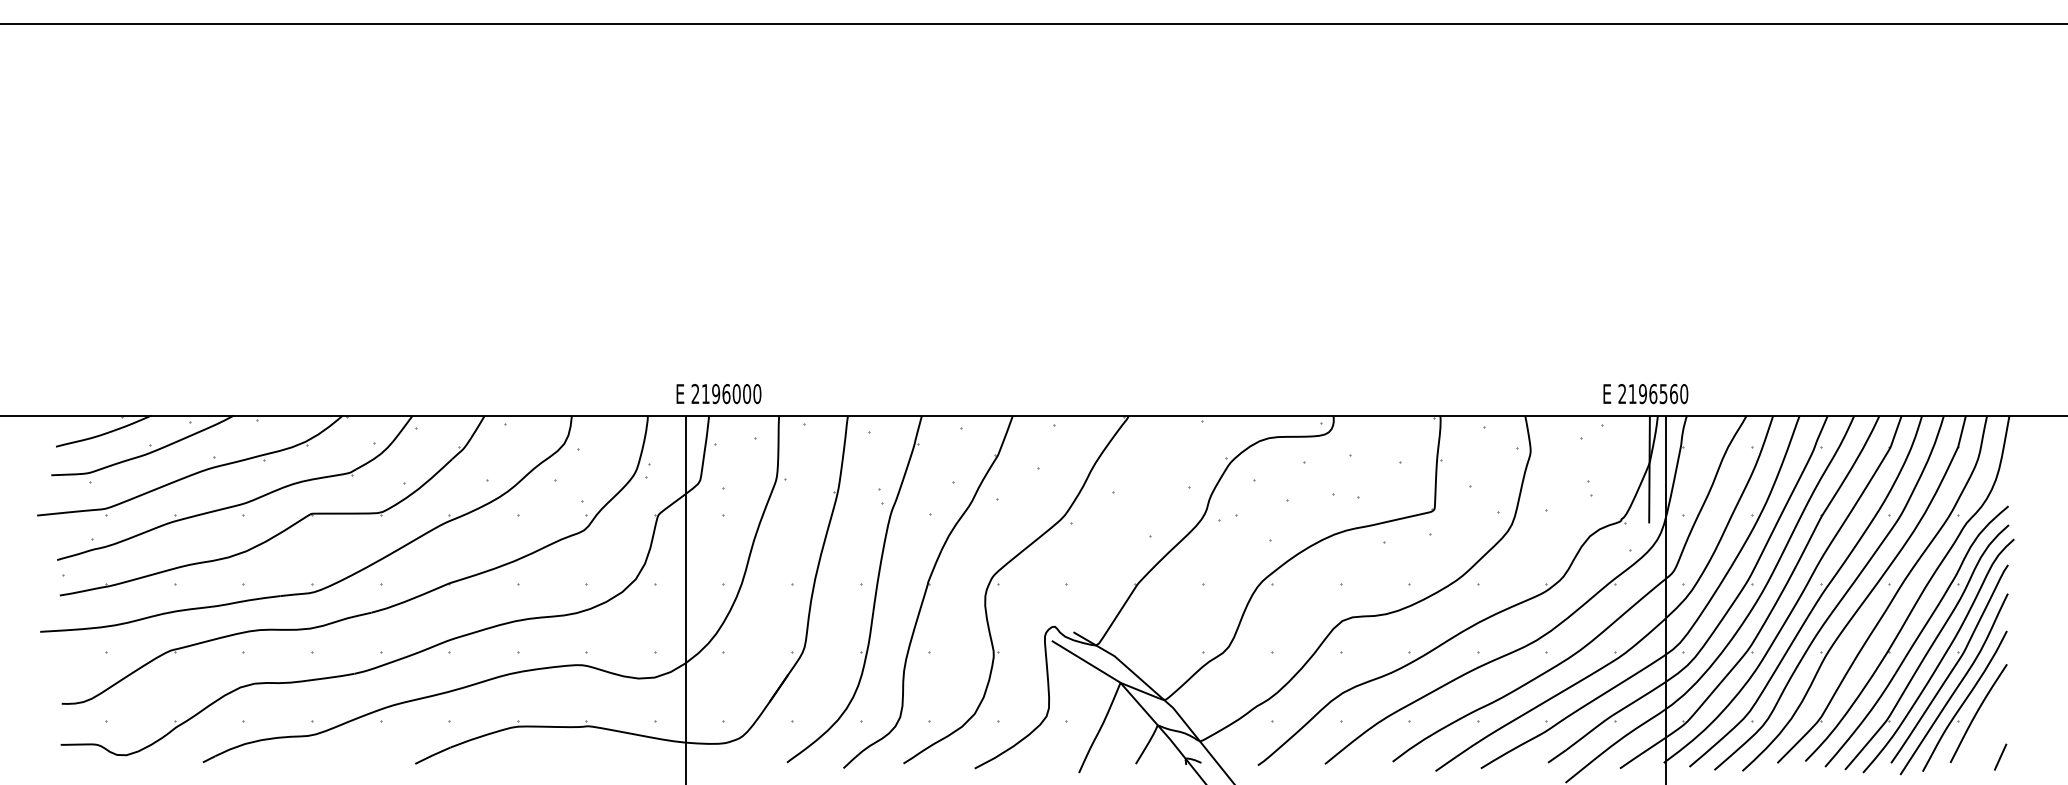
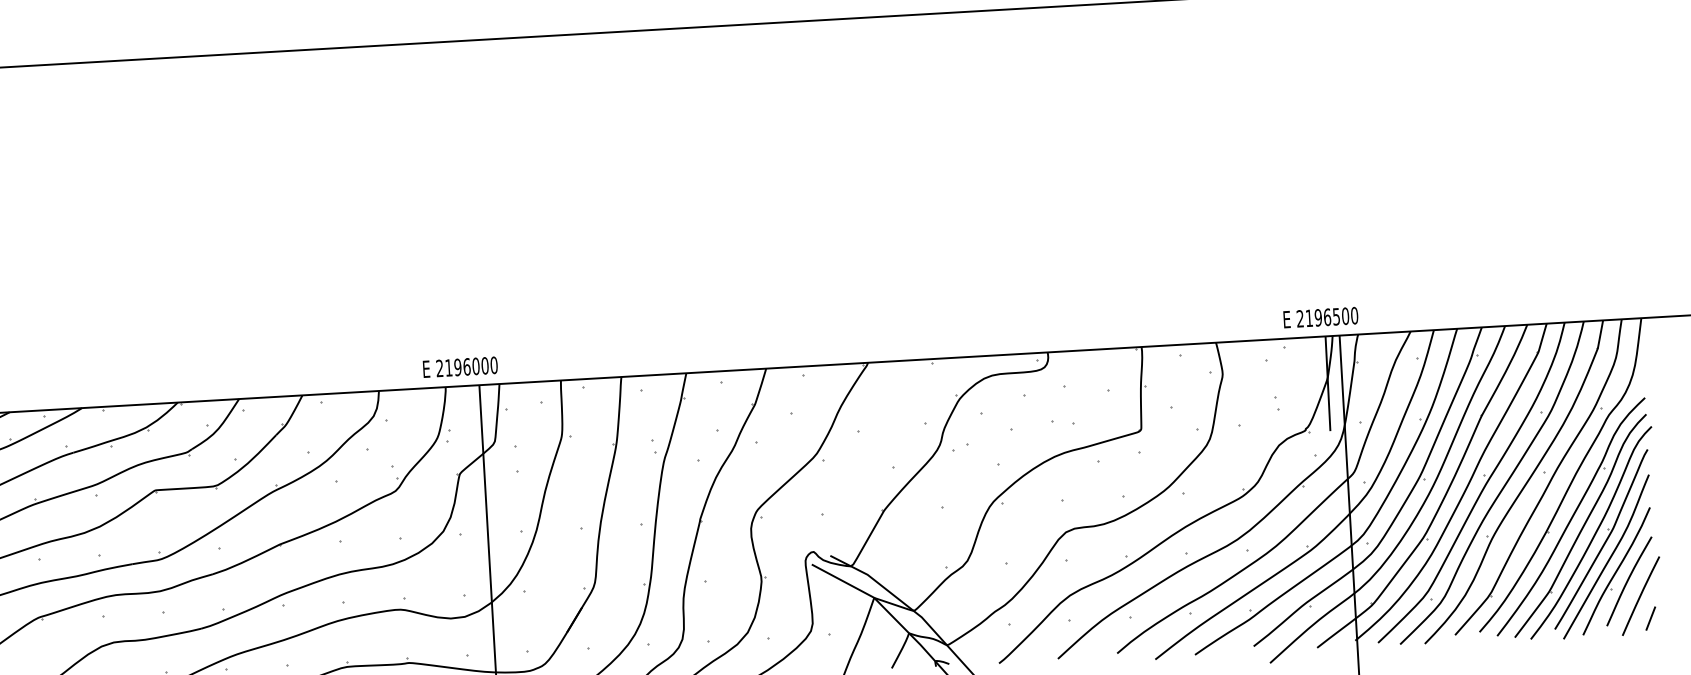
text: (1673, 393) -> (1345, 315), 2196560 -> 2196500
text: (718, 394) -> (460, 367), moved
line: (1990, 731) -> (1640, 596), added

